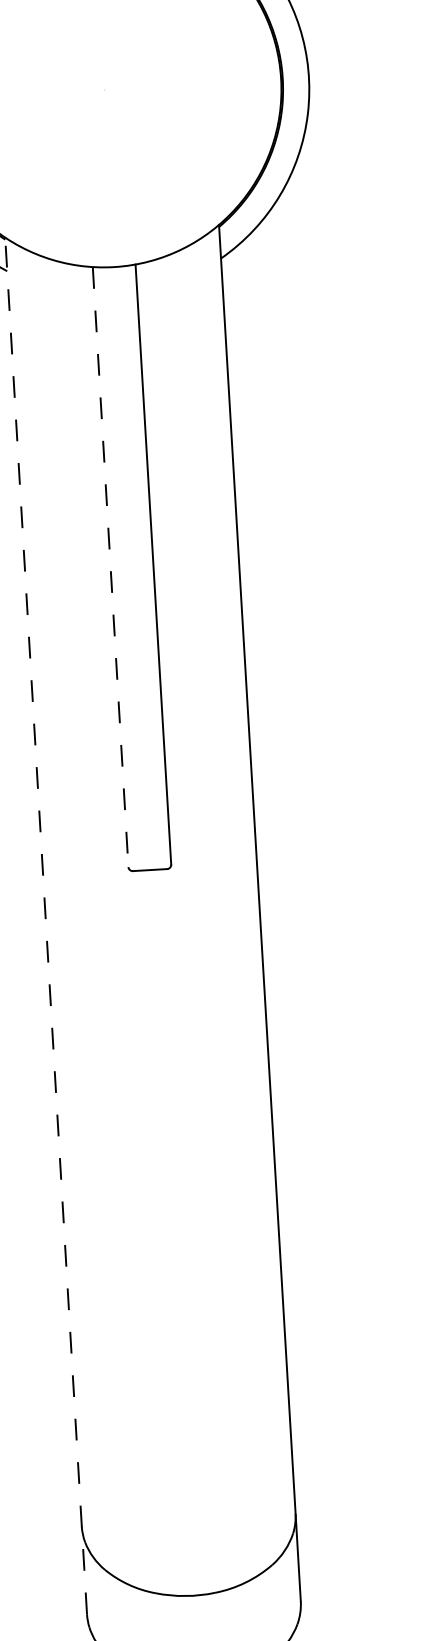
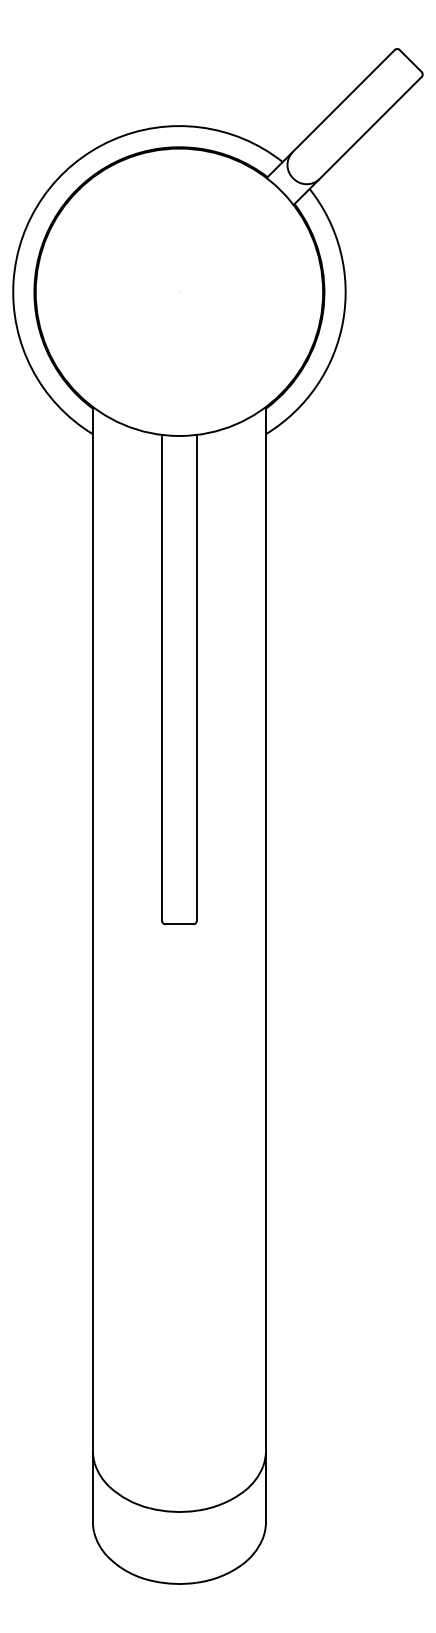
line: (111, 566) -> (162, 677), dashed -> solid
line: (45, 924) -> (92, 963), dashed -> solid

